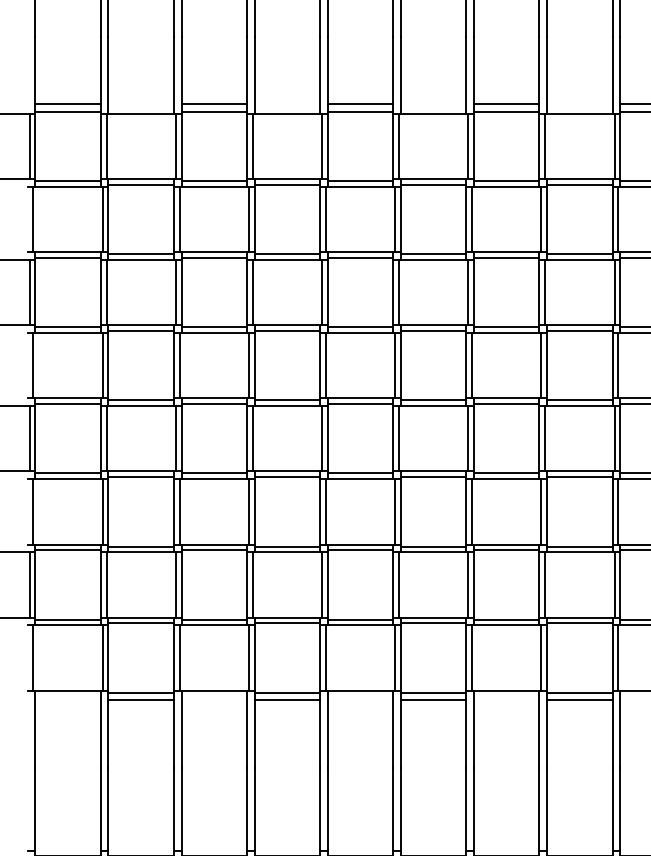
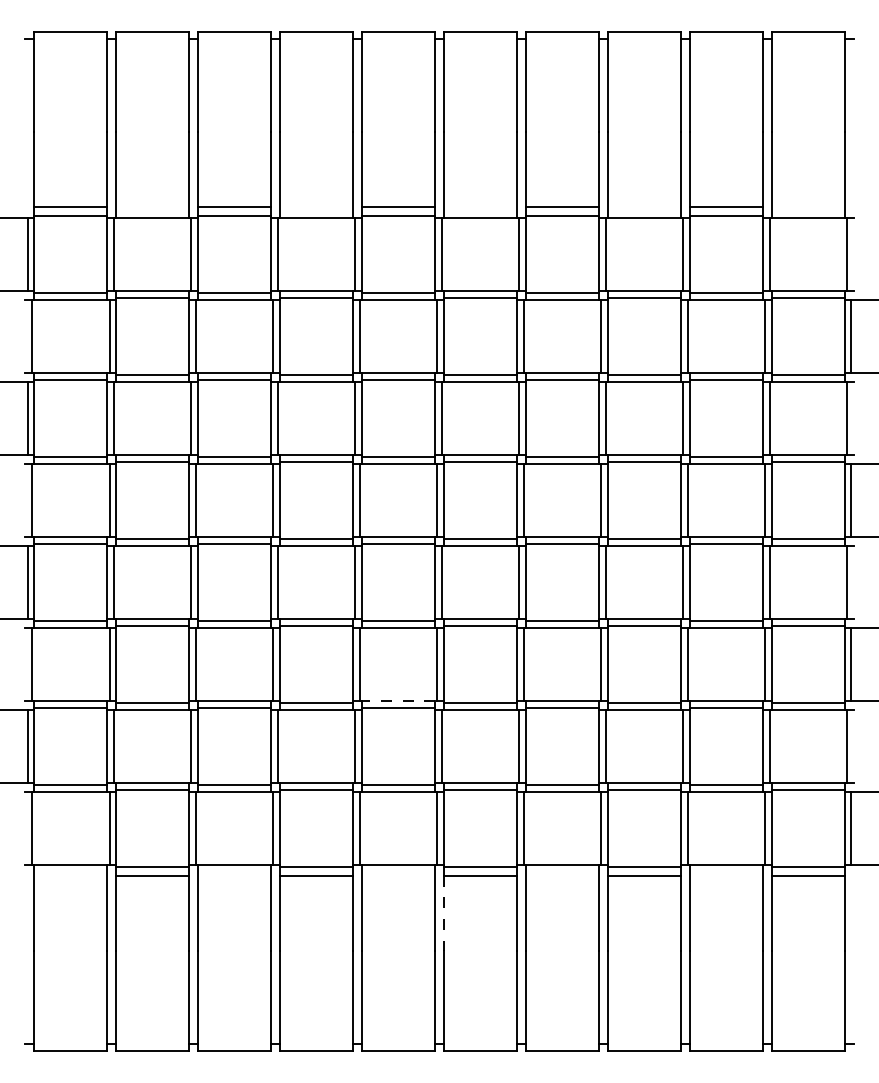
line: (360, 544) -> (398, 701), solid -> dashed
line: (400, 734) -> (443, 913), solid -> dashed

